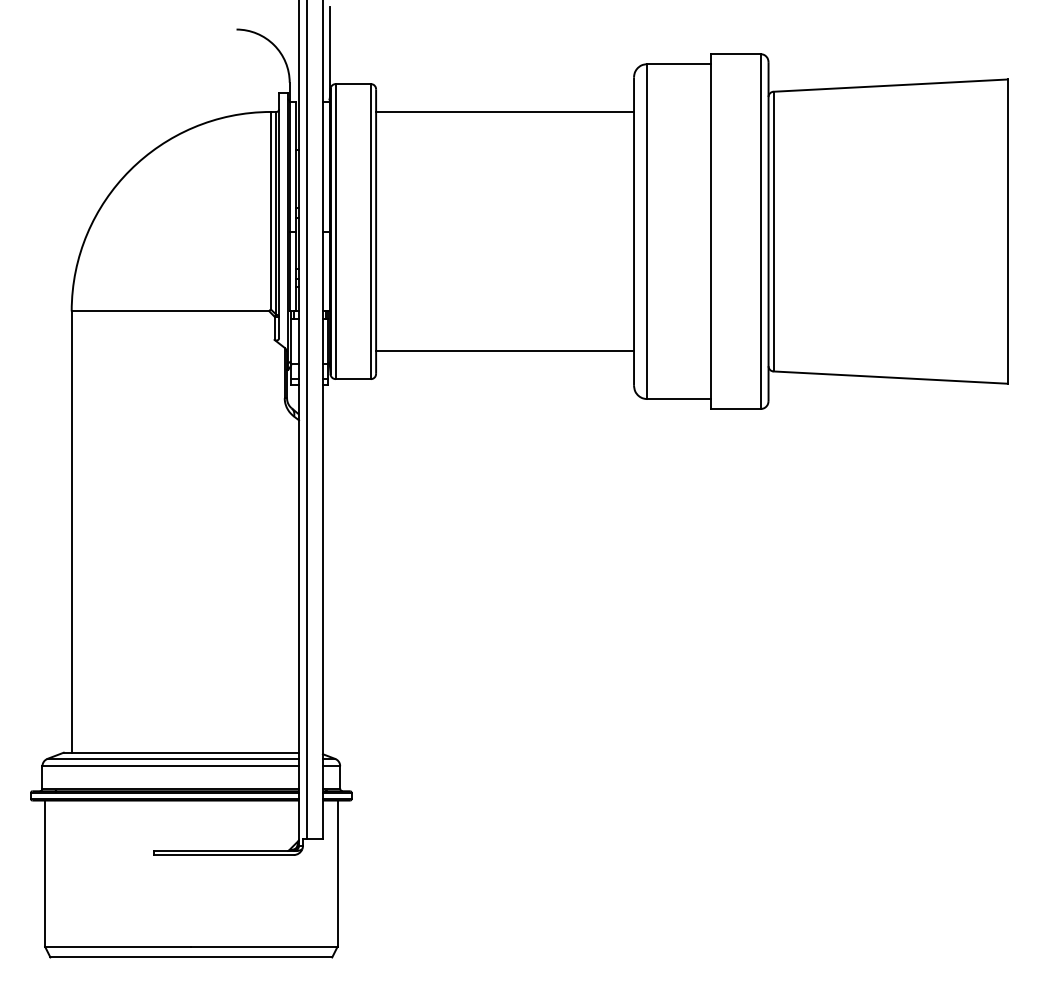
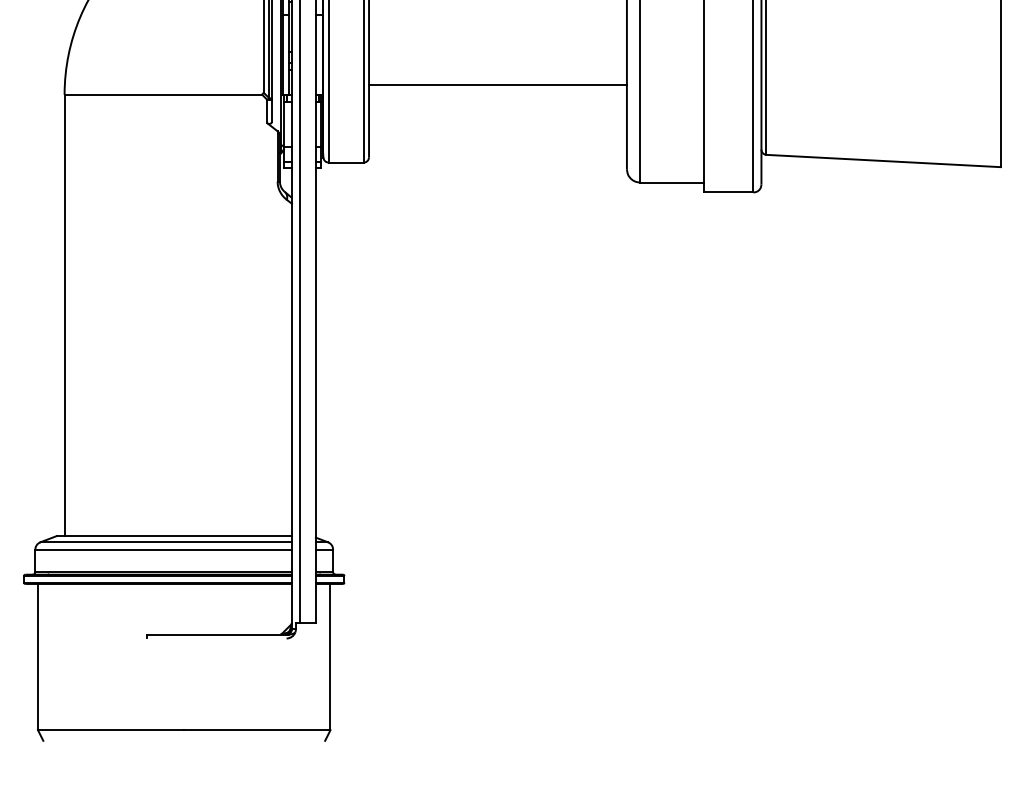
line: (505, 351) -> (498, 84), moved
line: (223, 855) -> (216, 638), removed
line: (191, 957) -> (184, 740), removed

